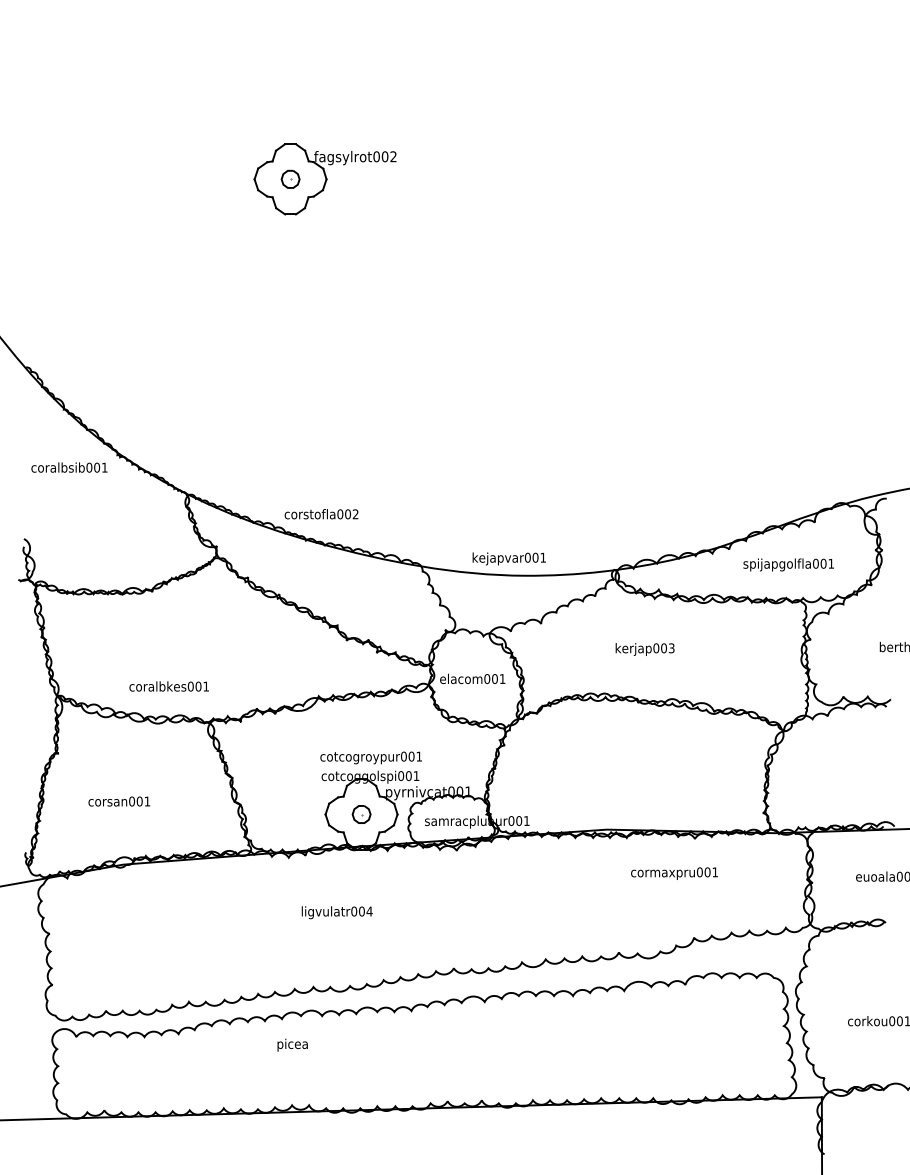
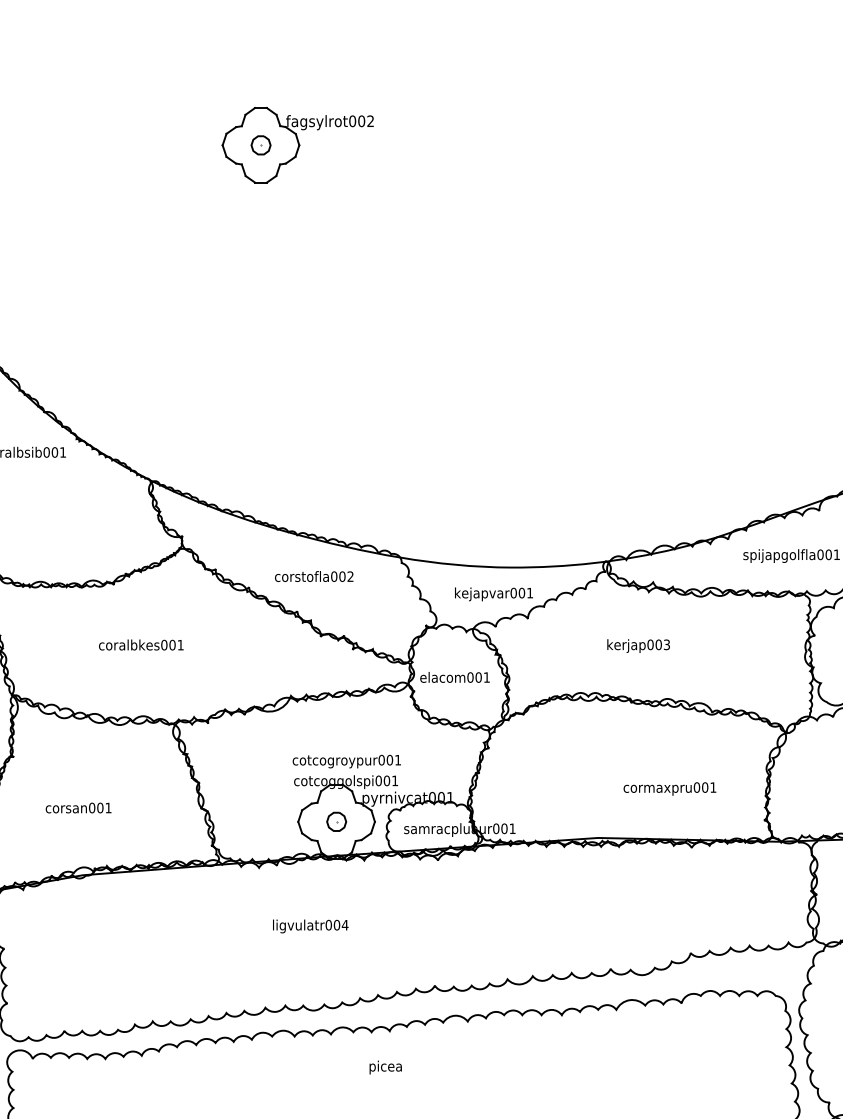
text: (321, 514) -> (314, 576), moved
text: (508, 558) -> (493, 593), moved
text: (168, 686) -> (140, 645), moved
text: (674, 873) -> (669, 788), moved
text: (292, 1044) -> (385, 1066), moved

